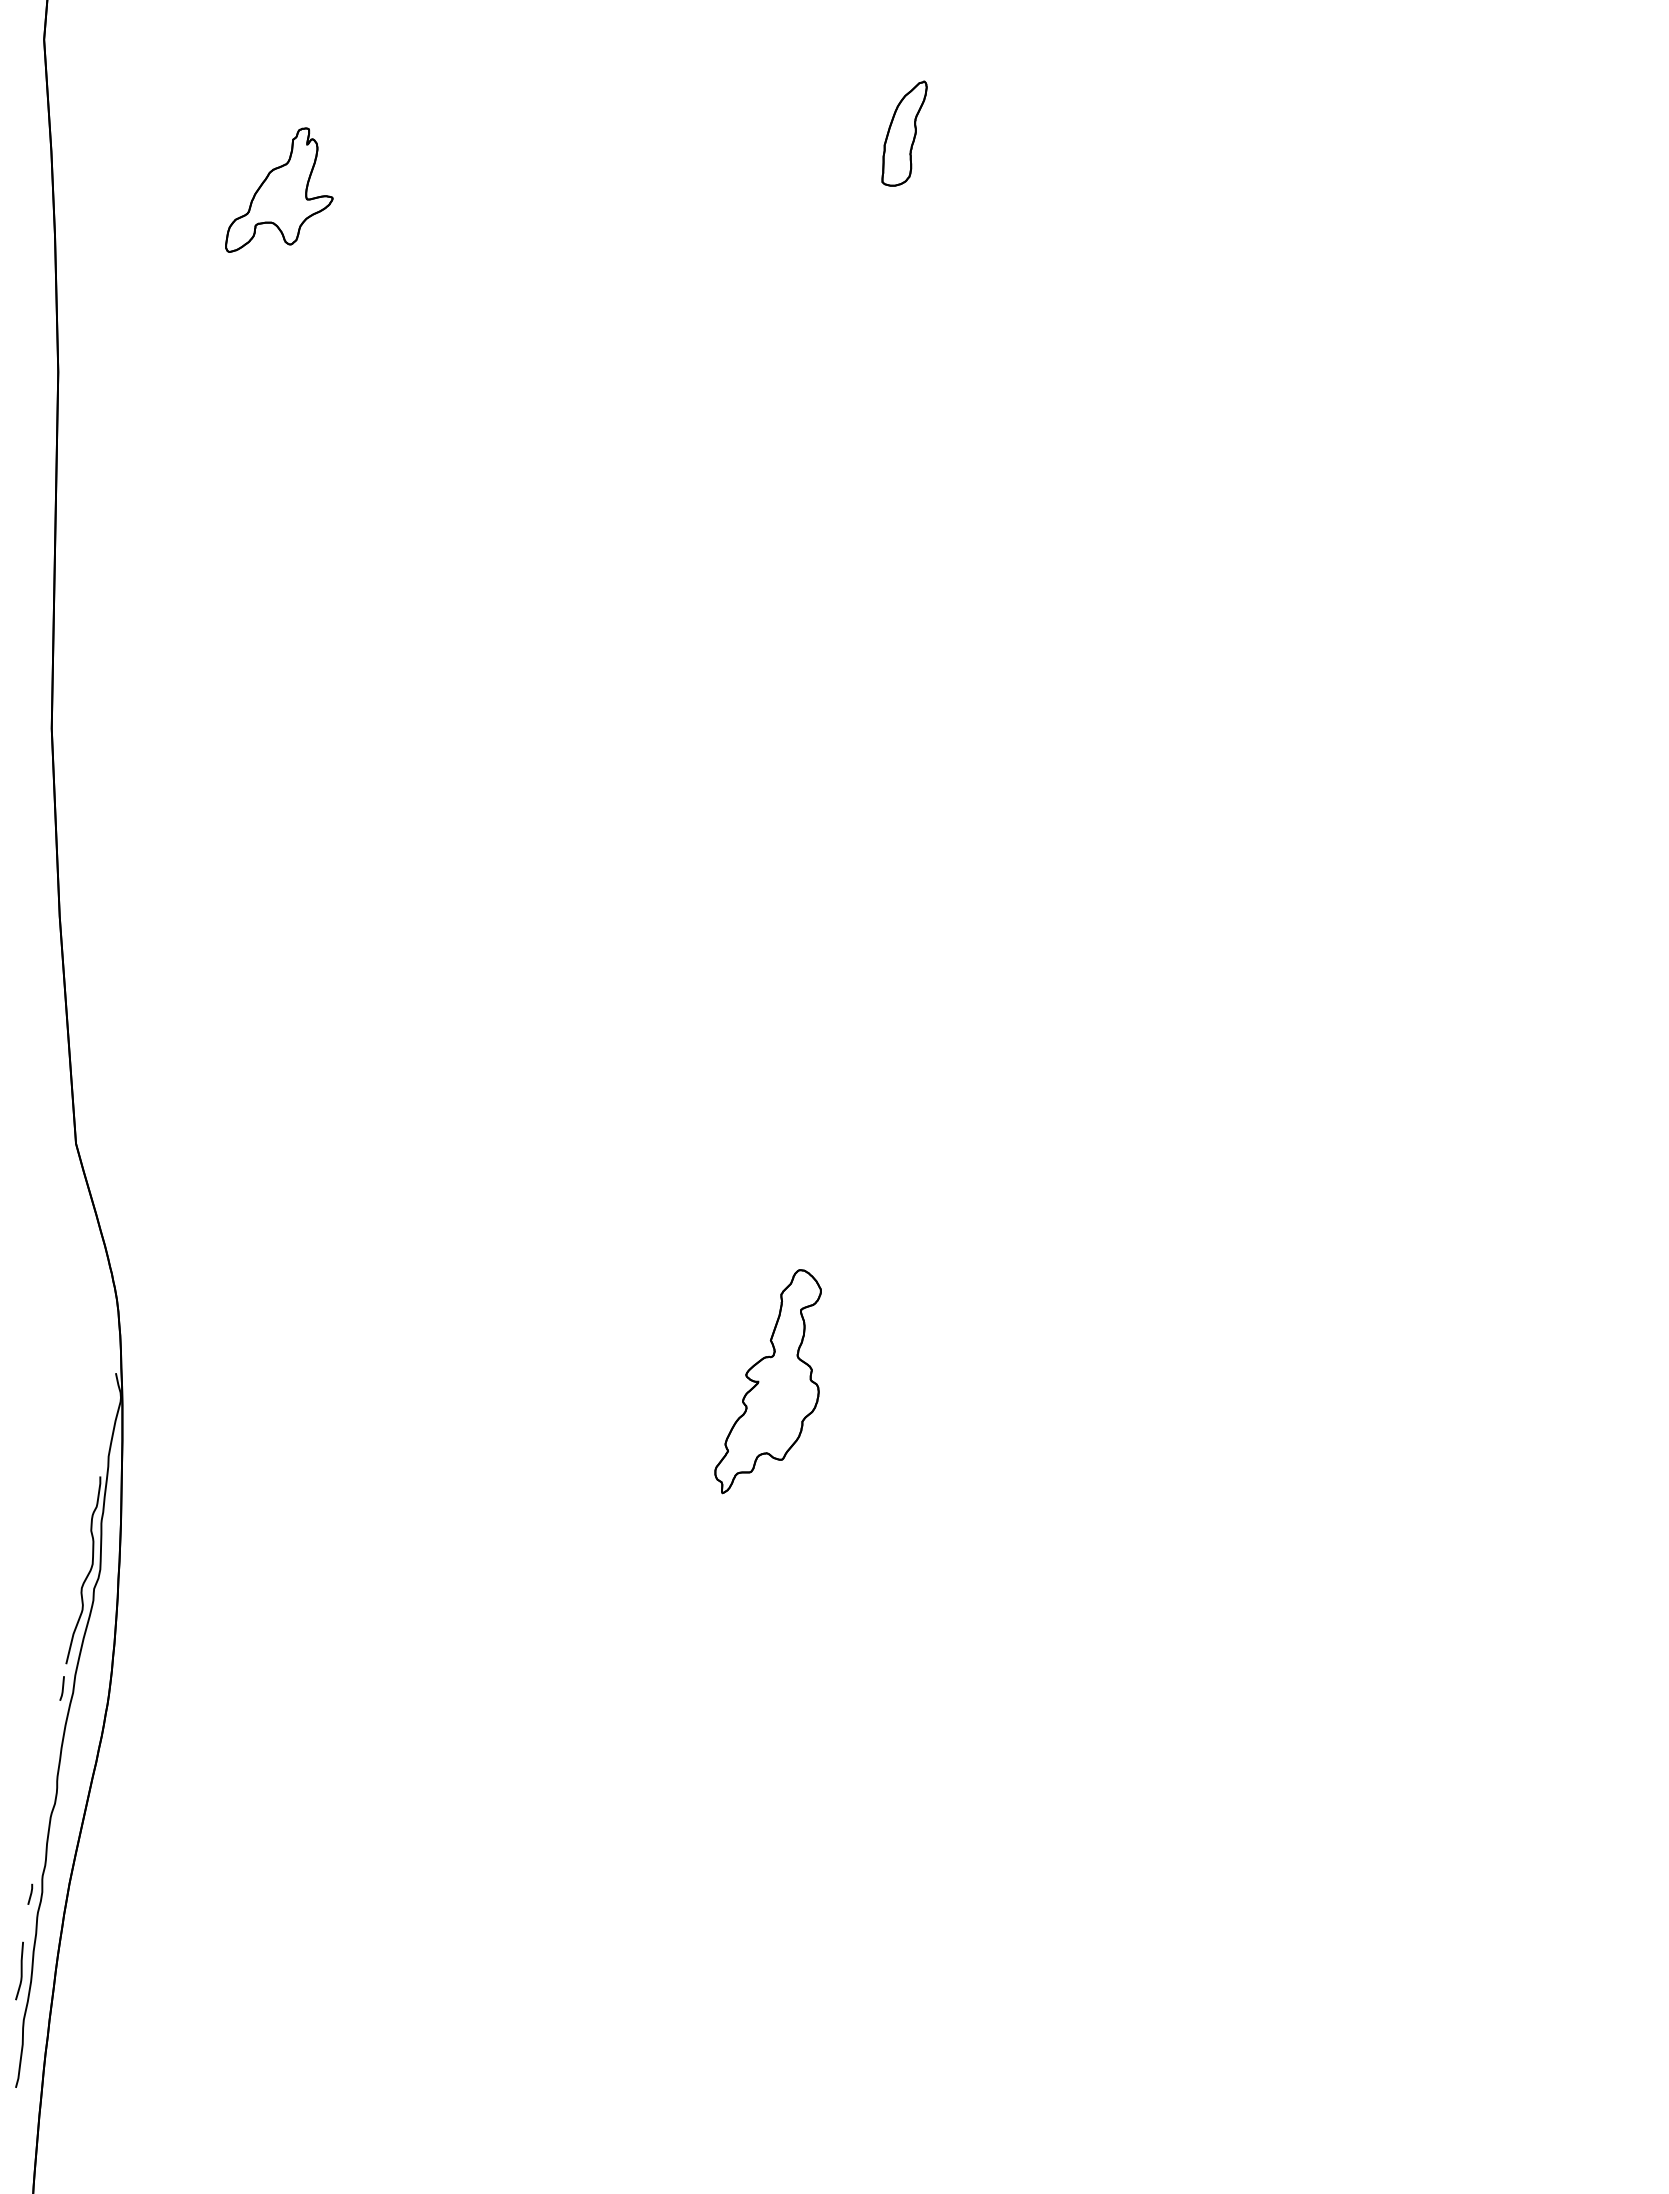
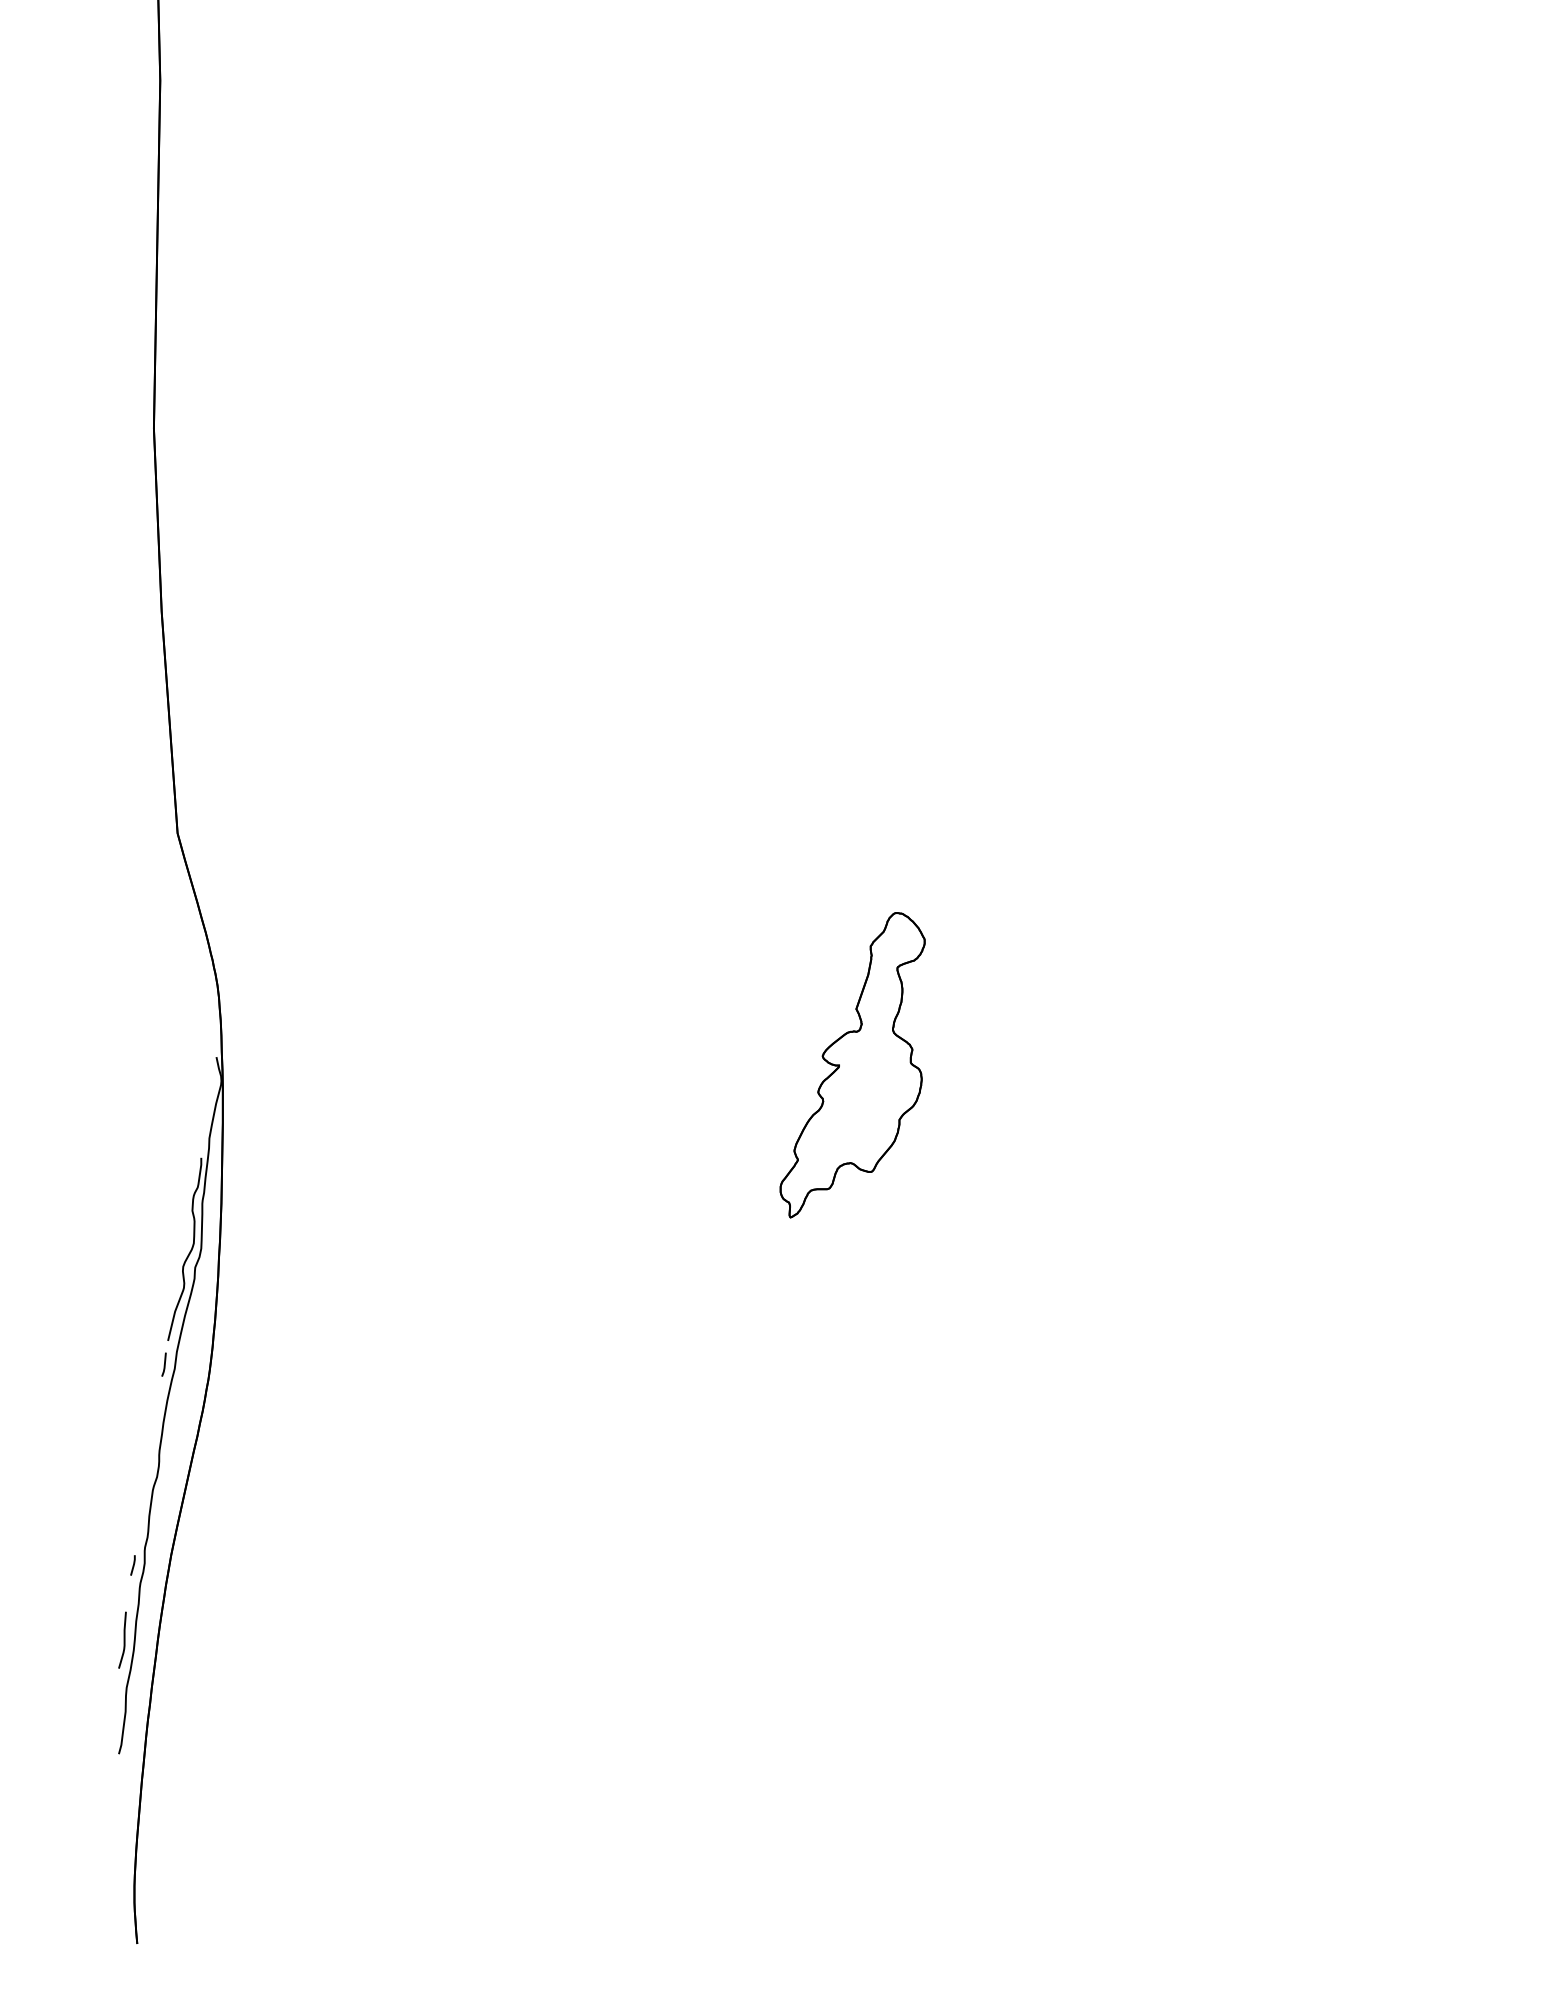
part: (767, 1381) -> (851, 1065), size x1.4

